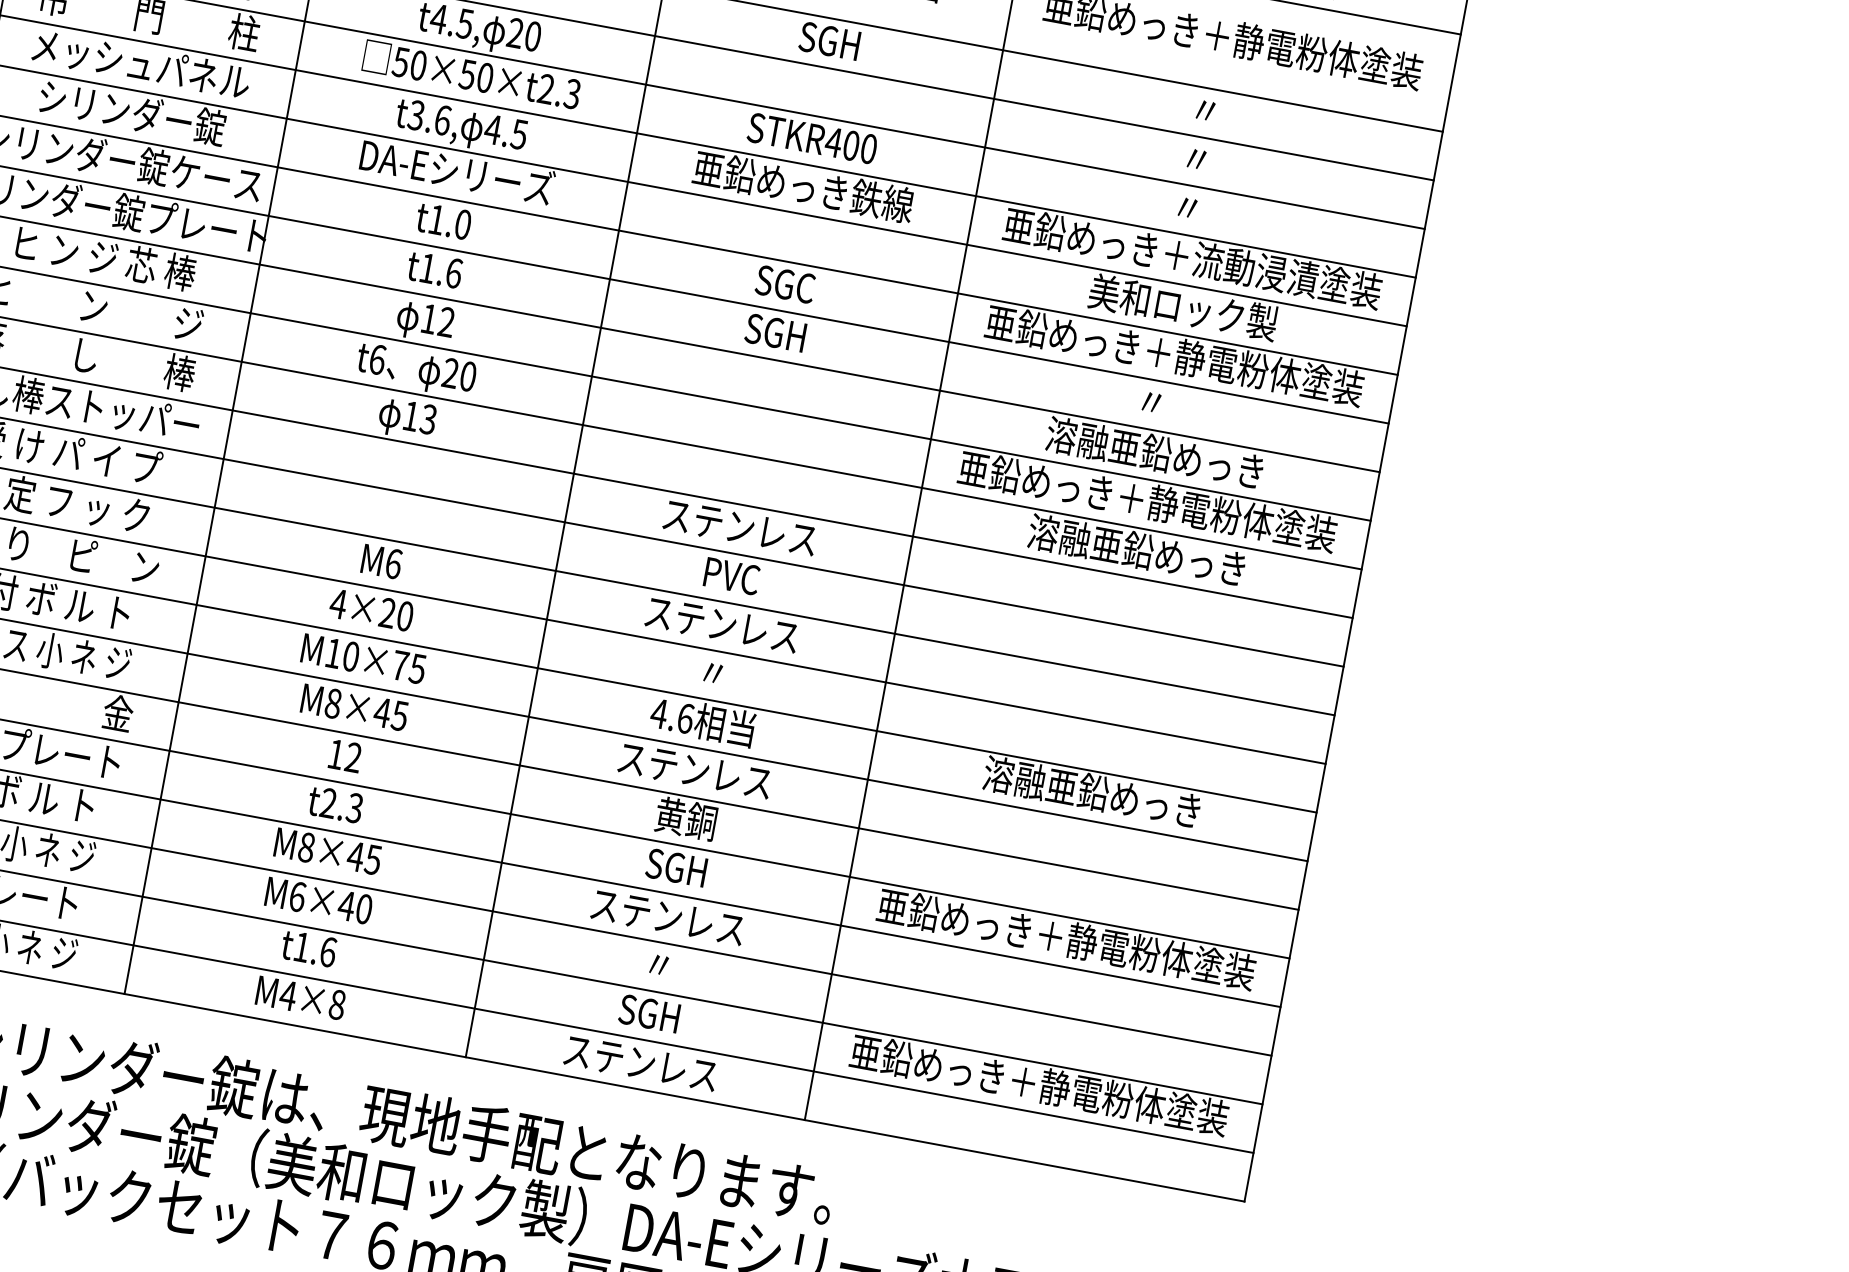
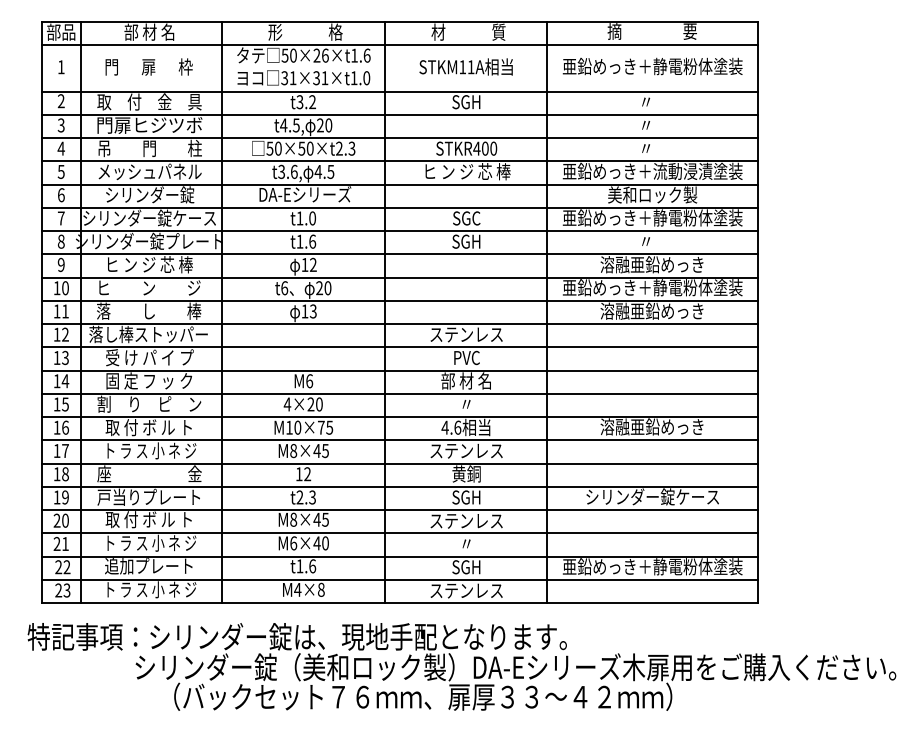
text: (803, 186) -> (466, 171), 亜鉛めっき鉄線 -> ヒ ン ジ 芯 棒
text: (722, 623) -> (466, 380), ステンレス -> 部 材 名
text: (1066, 937) -> (652, 496), 亜鉛めっき＋静電粉体塗装 -> シリンダー錠ケース

